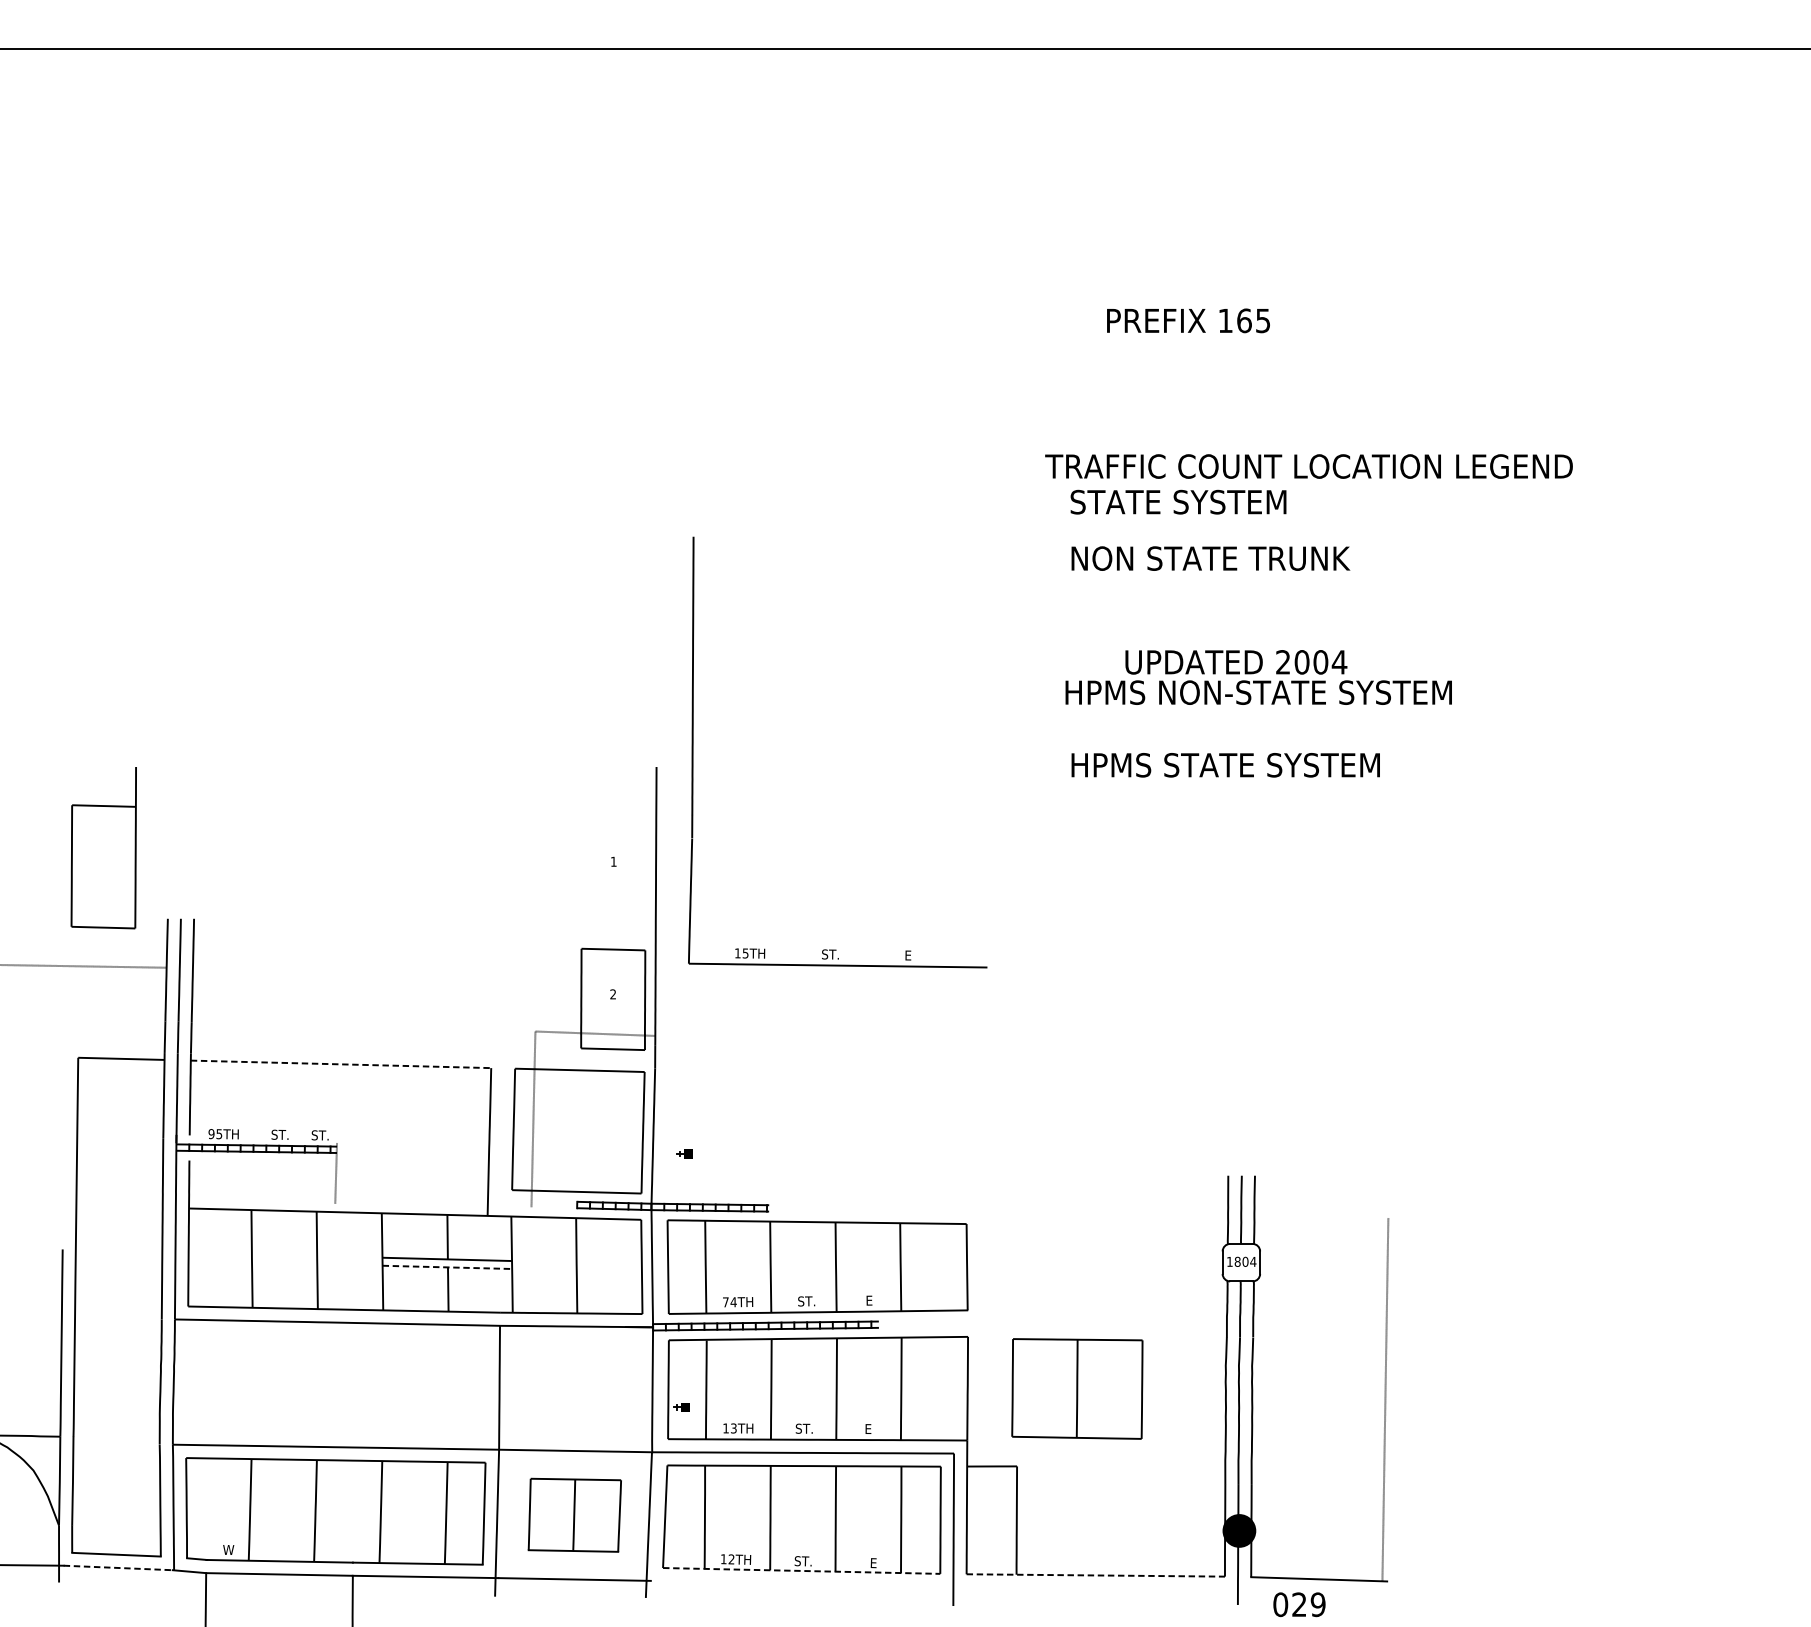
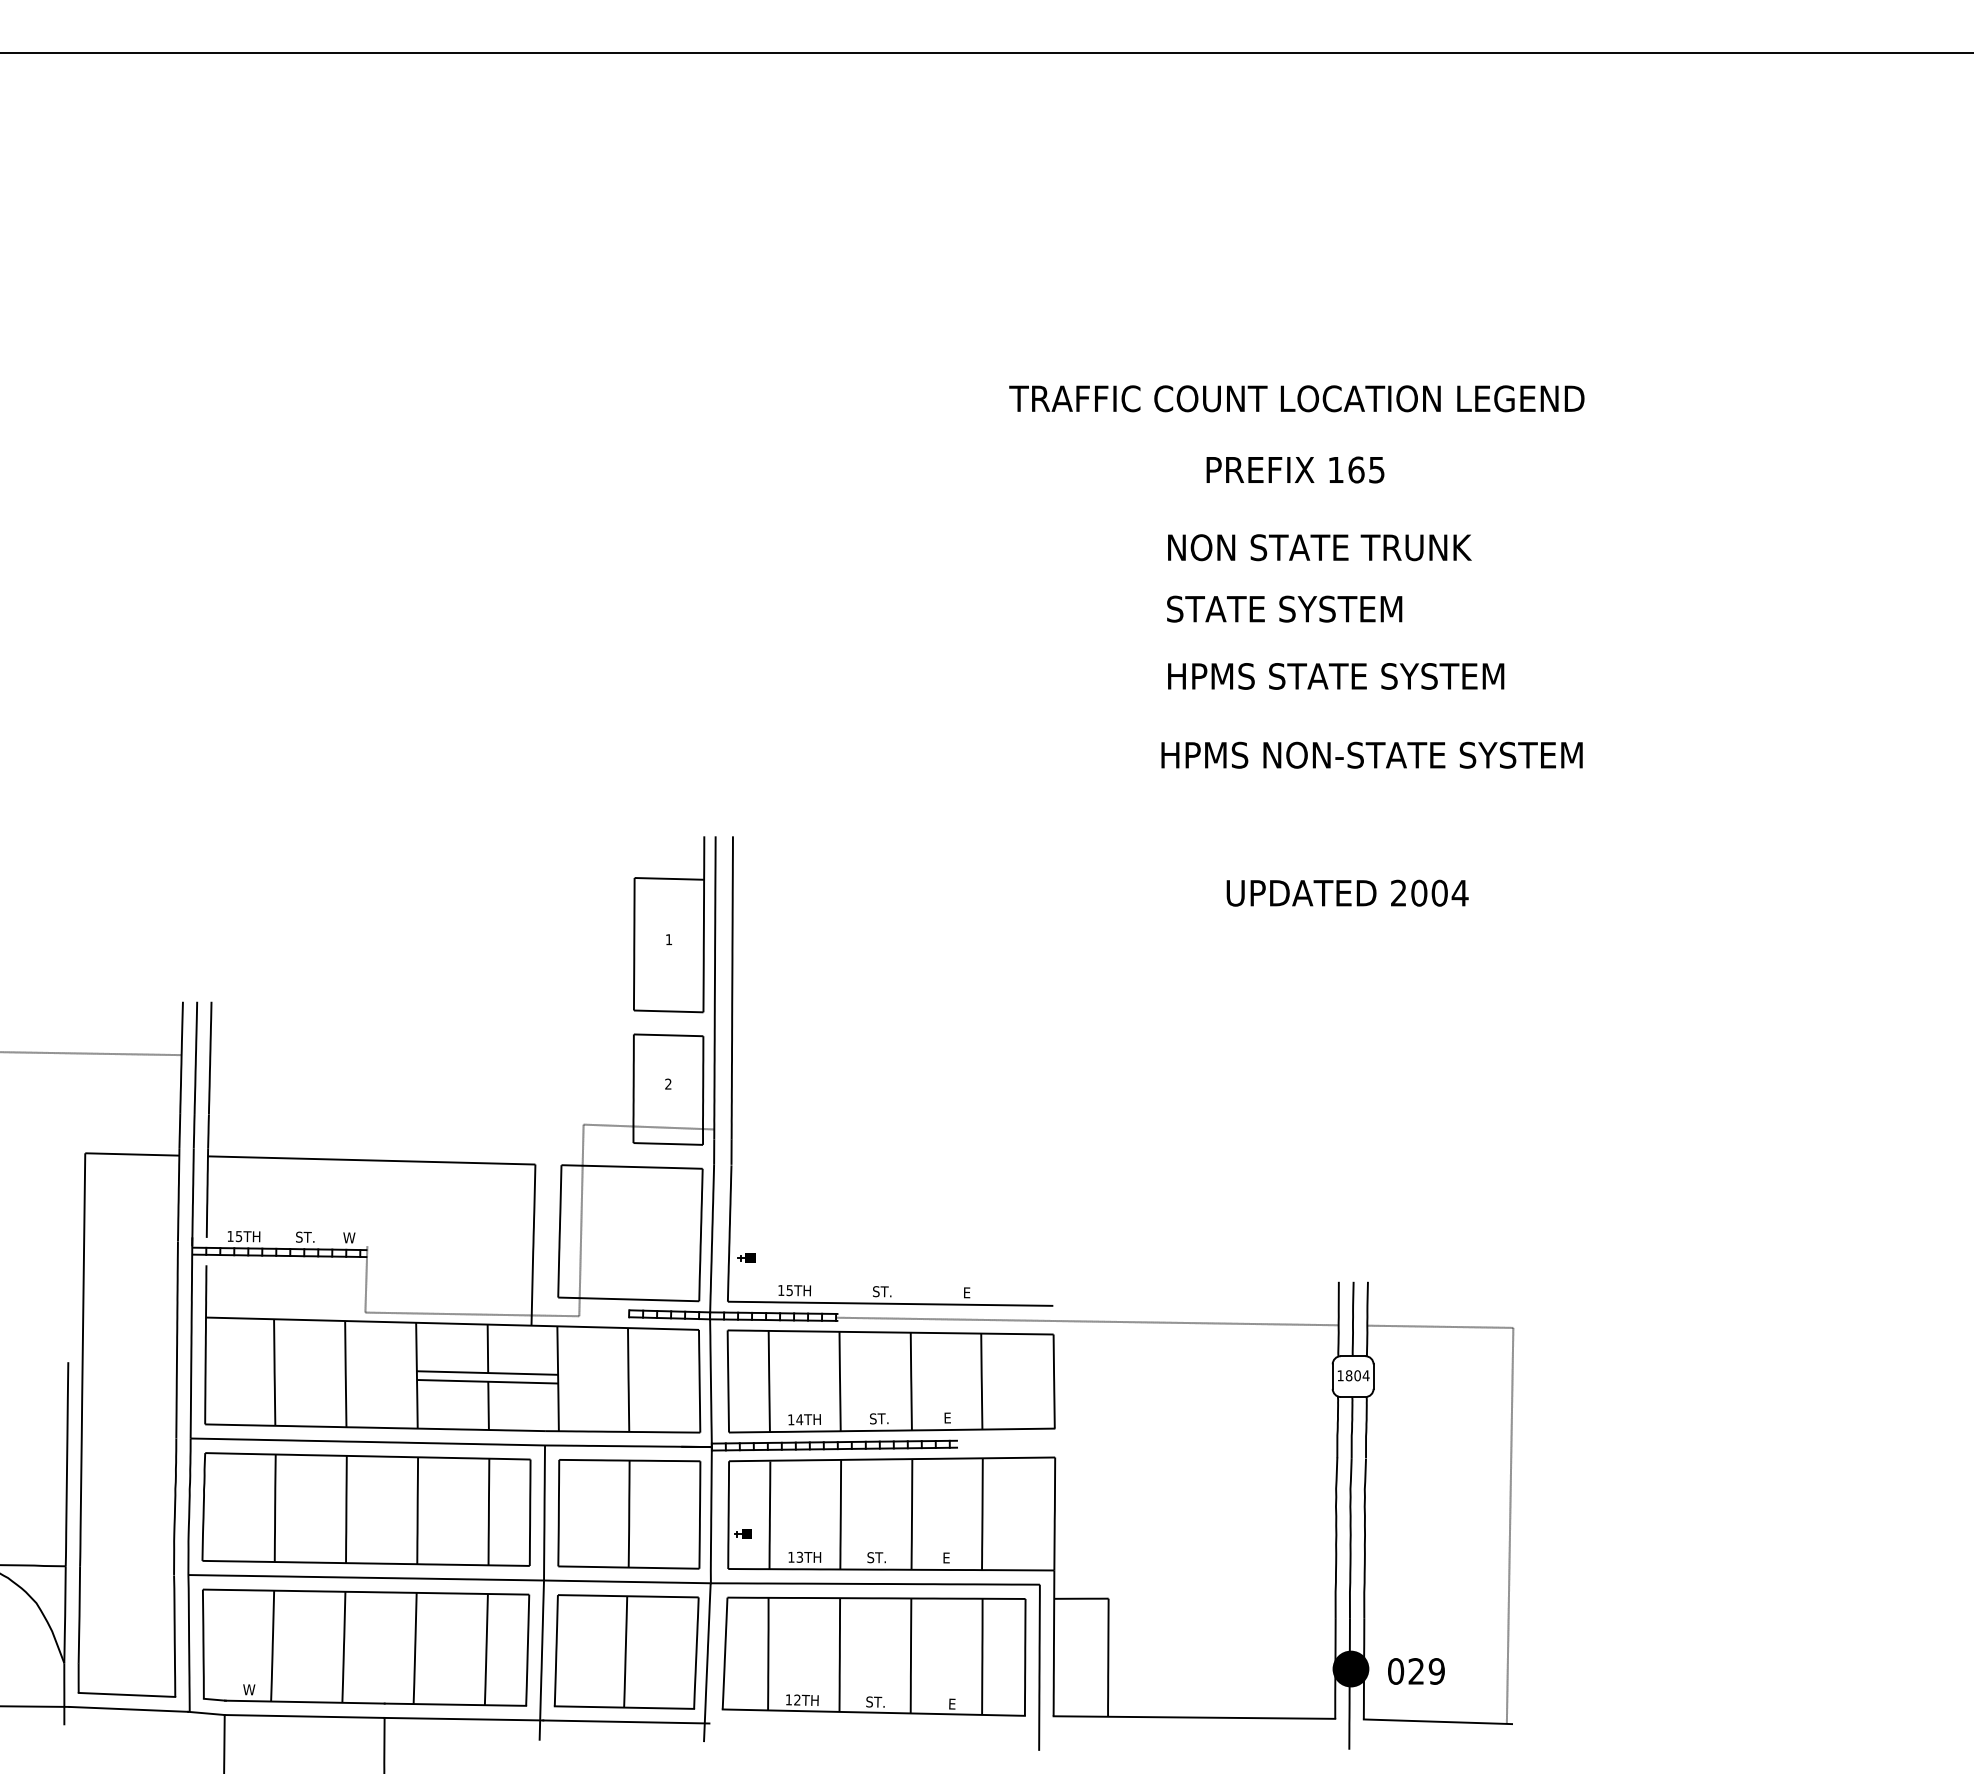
text: (1188, 320) -> (1295, 469), moved
text: (1308, 466) -> (1296, 398), moved
text: (1210, 502) -> (1319, 547), STATE SYSTEM -> NON STATE TRUNK
text: (1210, 558) -> (1319, 608), NON STATE TRUNK -> STATE SYSTEM
text: (1236, 661) -> (1347, 892), moved
part: (693, 752) -> (732, 1071), moved
text: (1226, 765) -> (1336, 676), moved
part: (104, 847) -> (669, 924), moved
line: (340, 1064) -> (371, 1160), dashed -> solid
text: (211, 1133) -> (230, 1235), 95TH -> 15TH
text: (319, 1135) -> (348, 1237), ST. -> W
line: (433, 1205) -> (472, 1314), added
line: (997, 1212) -> (1087, 1321), added
line: (1321, 1216) -> (1440, 1326), added
line: (447, 1267) -> (487, 1381), dashed -> solid
text: (726, 1302) -> (791, 1419), 74TH -> 14TH
part: (336, 1384) -> (366, 1509), added
part: (1077, 1389) -> (629, 1514), moved
part: (574, 1514) -> (626, 1651), size x1.43
line: (118, 1568) -> (129, 1709), dashed -> solid
line: (802, 1570) -> (874, 1712), dashed -> solid
line: (1095, 1575) -> (1194, 1717), dashed -> solid
text: (1299, 1604) -> (1416, 1671), moved

